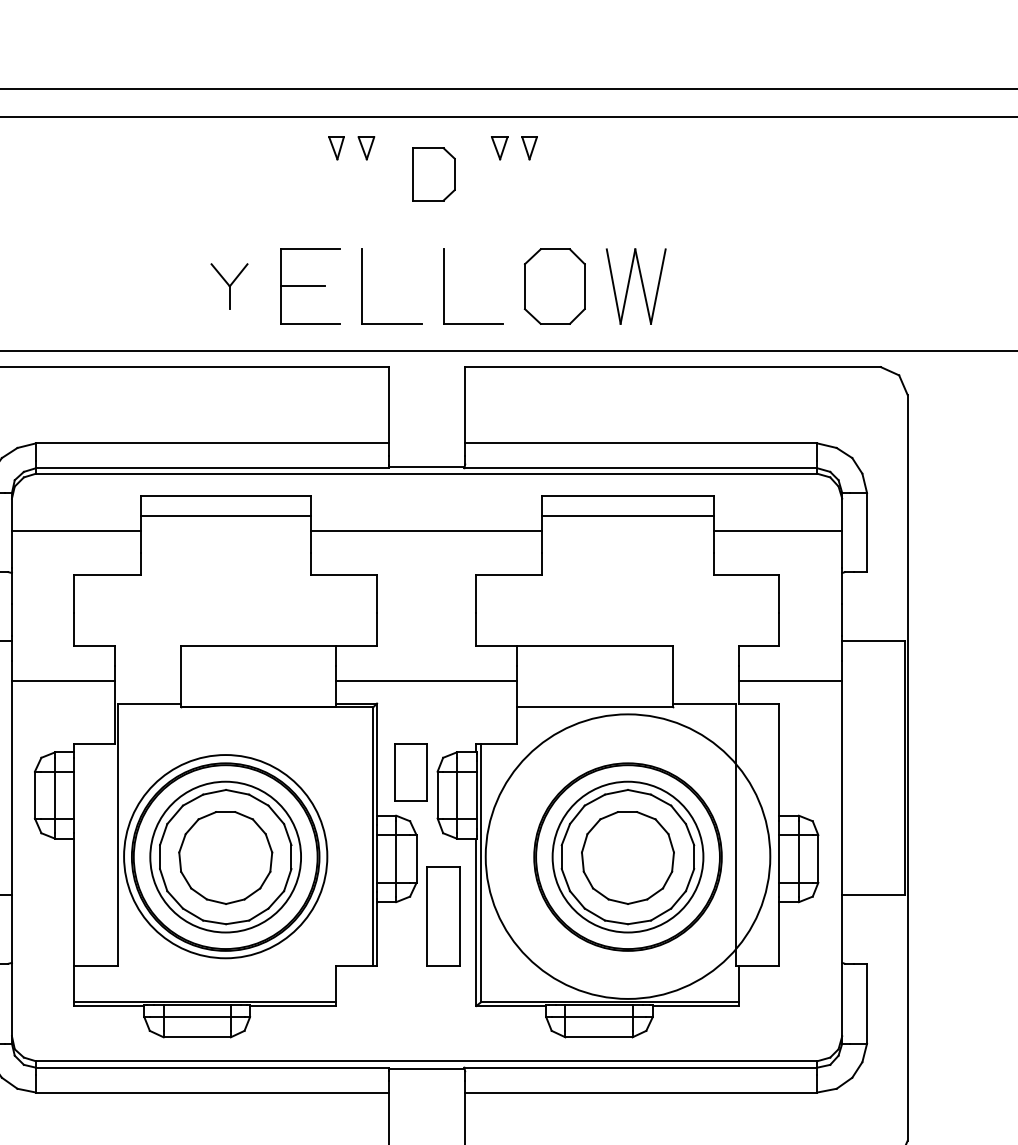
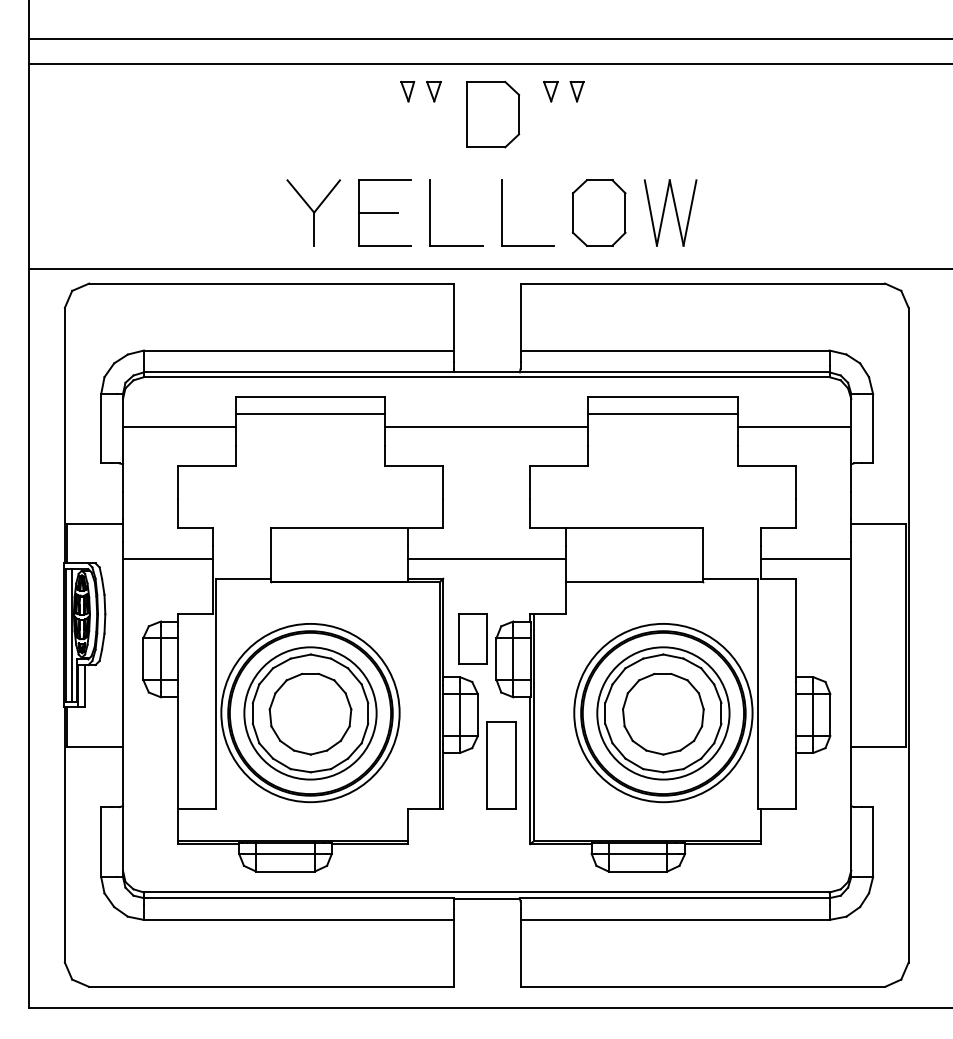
part: (434, 174) -> (493, 114), size x1.43
part: (229, 286) -> (313, 212), size x1.67
circle: (628, 856) -> (663, 712), size x0.71

